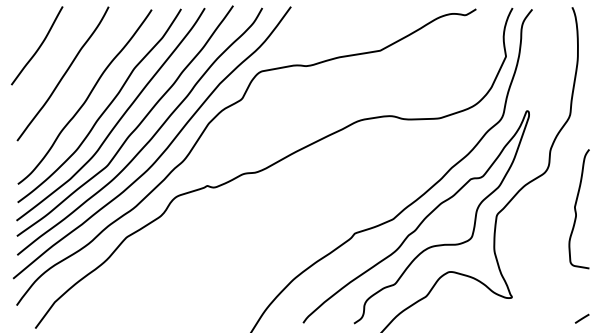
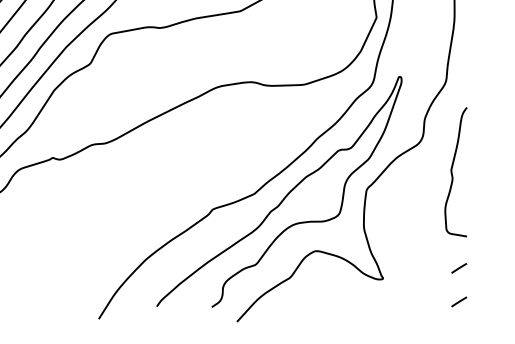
curve: (576, 209) -> (453, 172), moved
line: (581, 287) -> (458, 268), added

